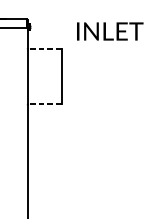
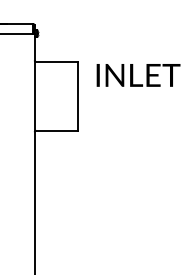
text: (110, 31) -> (138, 75), moved
line: (45, 49) -> (56, 61), dashed -> solid
line: (45, 103) -> (56, 130), dashed -> solid

